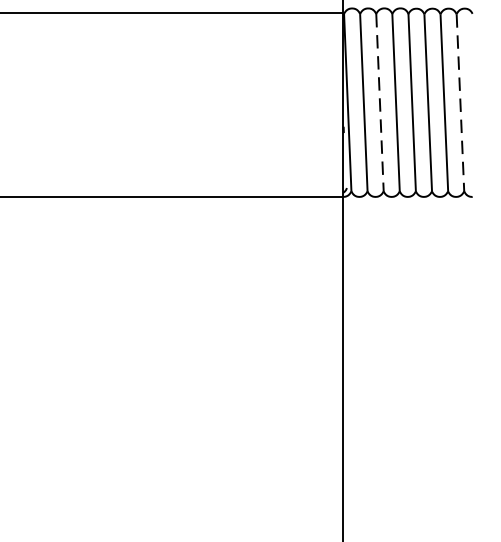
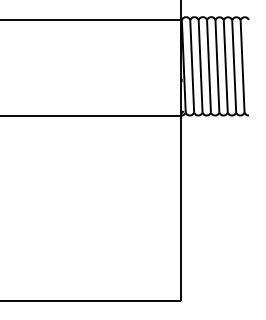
line: (379, 102) -> (200, 66), dashed -> solid
line: (460, 102) -> (242, 66), dashed -> solid

